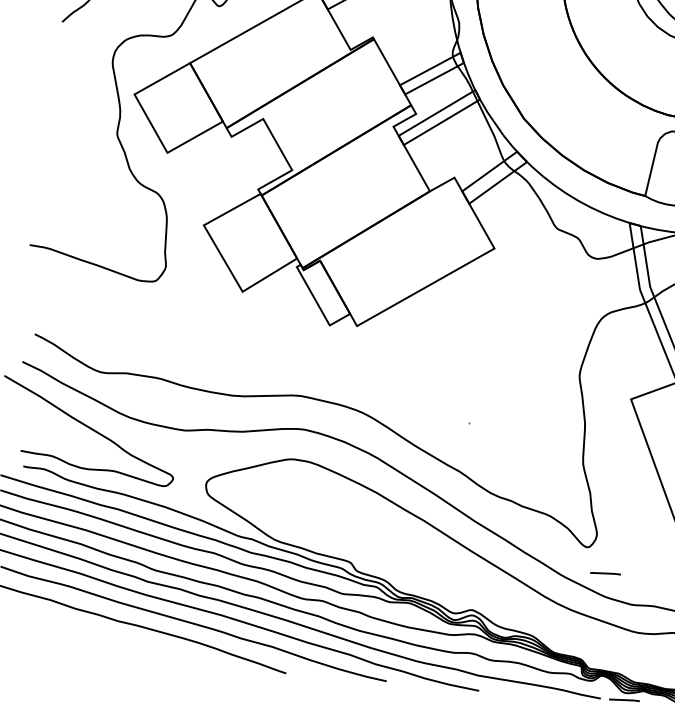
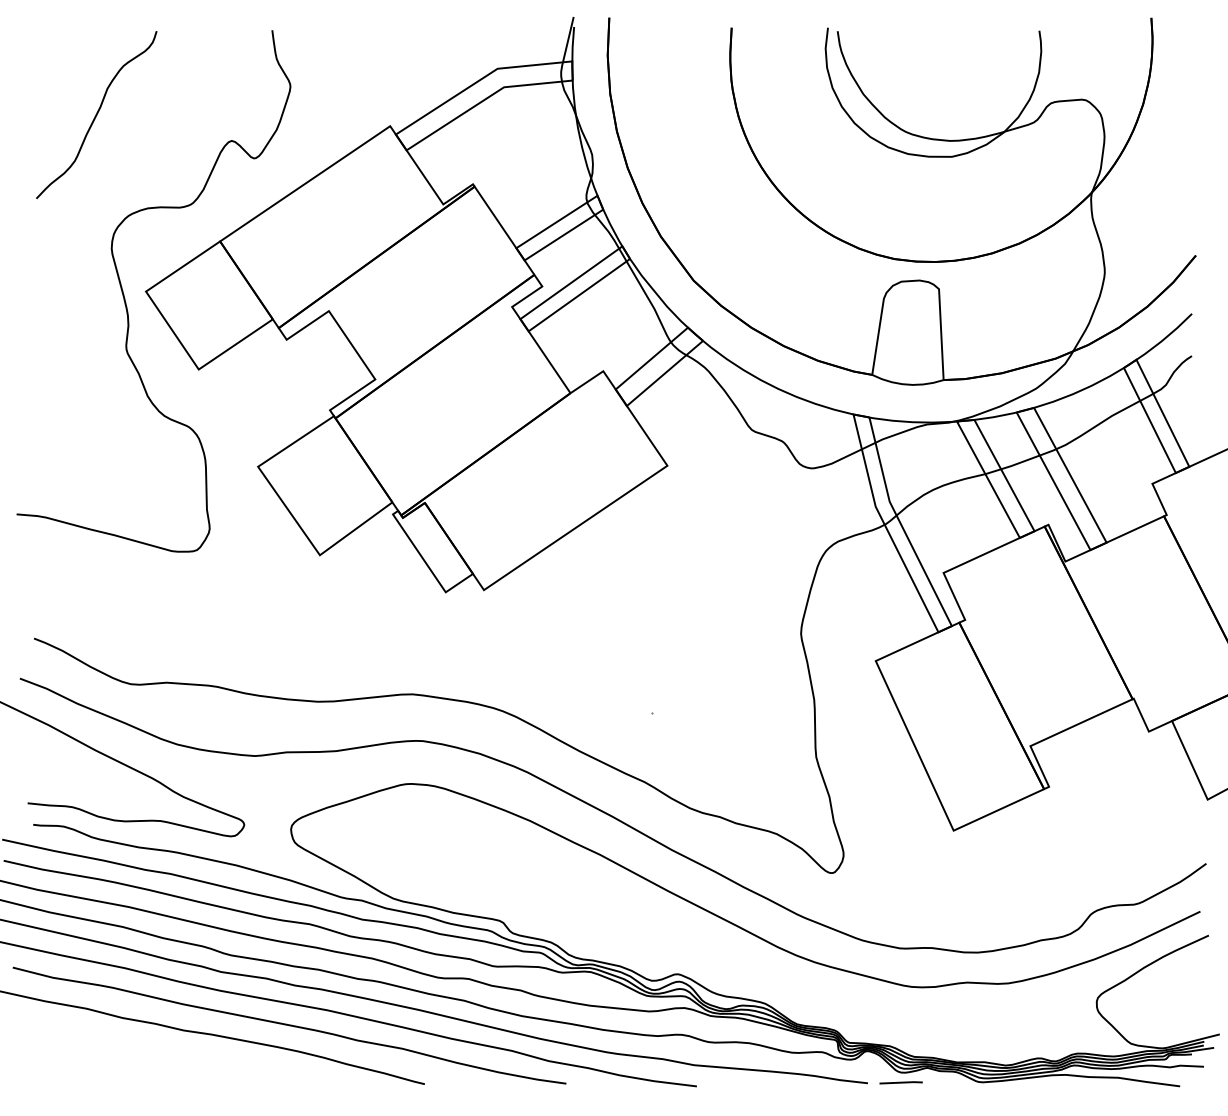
line: (605, 573) -> (859, 907), removed

